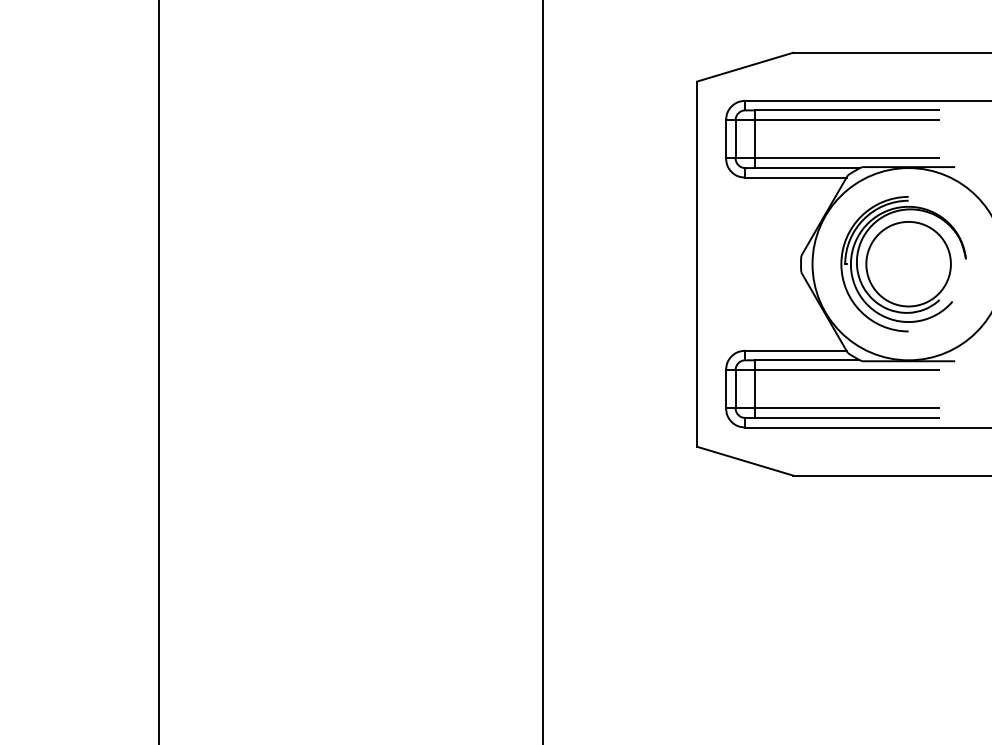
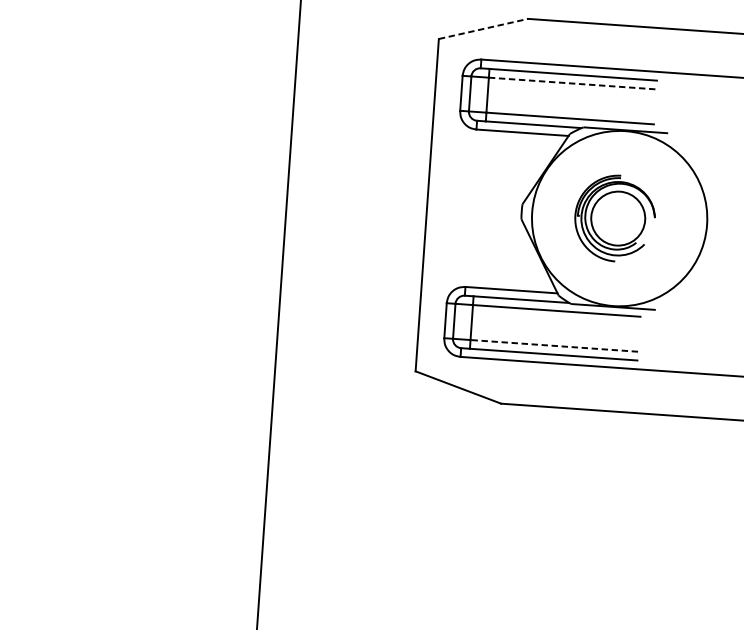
line: (745, 67) -> (483, 29), solid -> dashed
line: (847, 120) -> (573, 84), solid -> dashed
part: (903, 264) -> (614, 218), size x0.7
line: (846, 408) -> (553, 345), solid -> dashed

